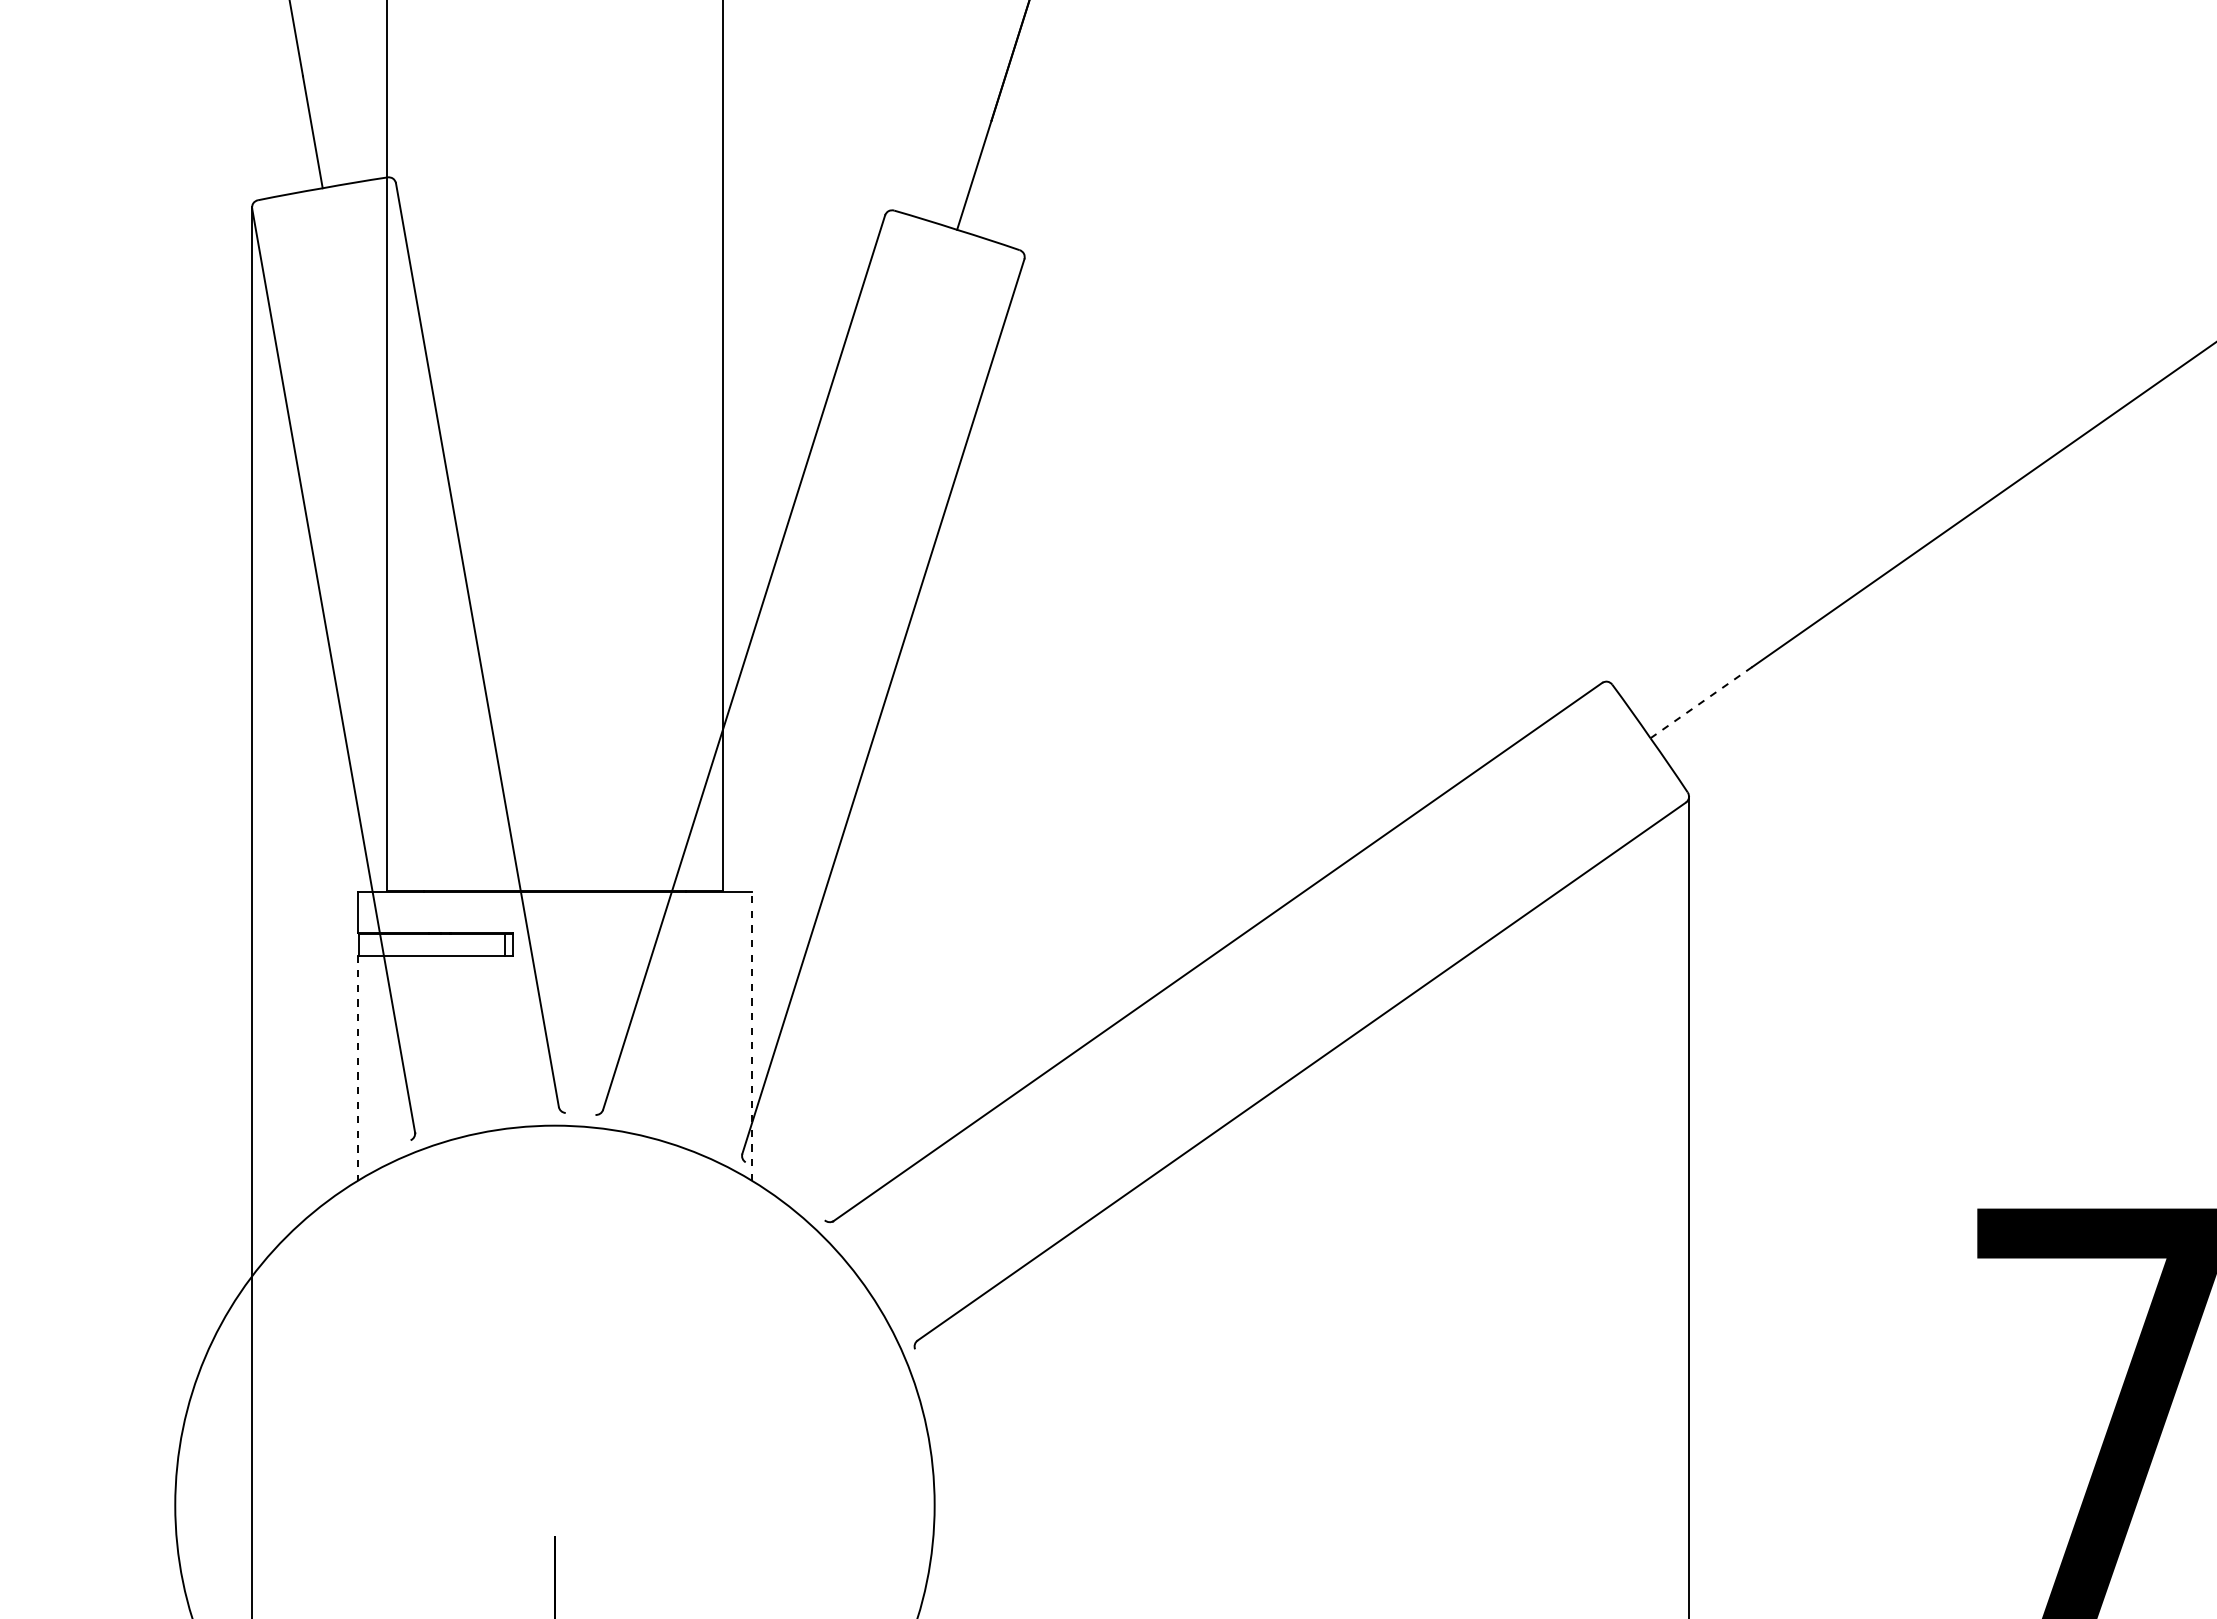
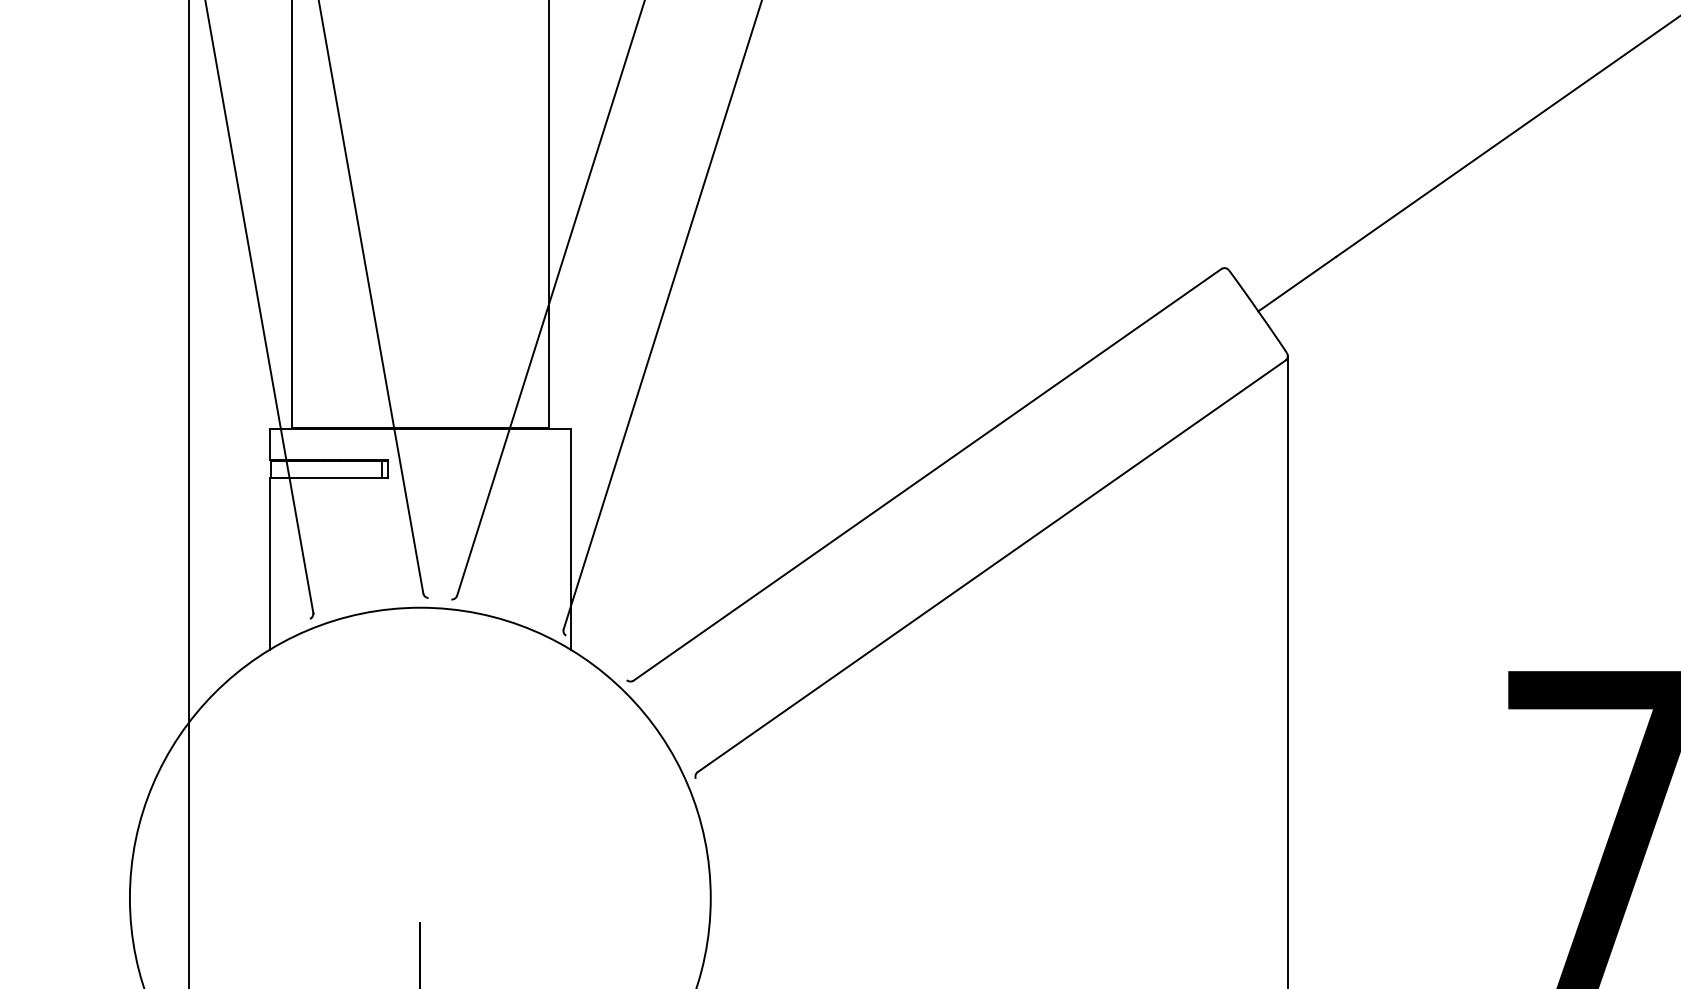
line: (1701, 702) -> (1297, 284), dashed -> solid
line: (752, 1035) -> (571, 538), dashed -> solid
line: (357, 1068) -> (269, 564), dashed -> solid

